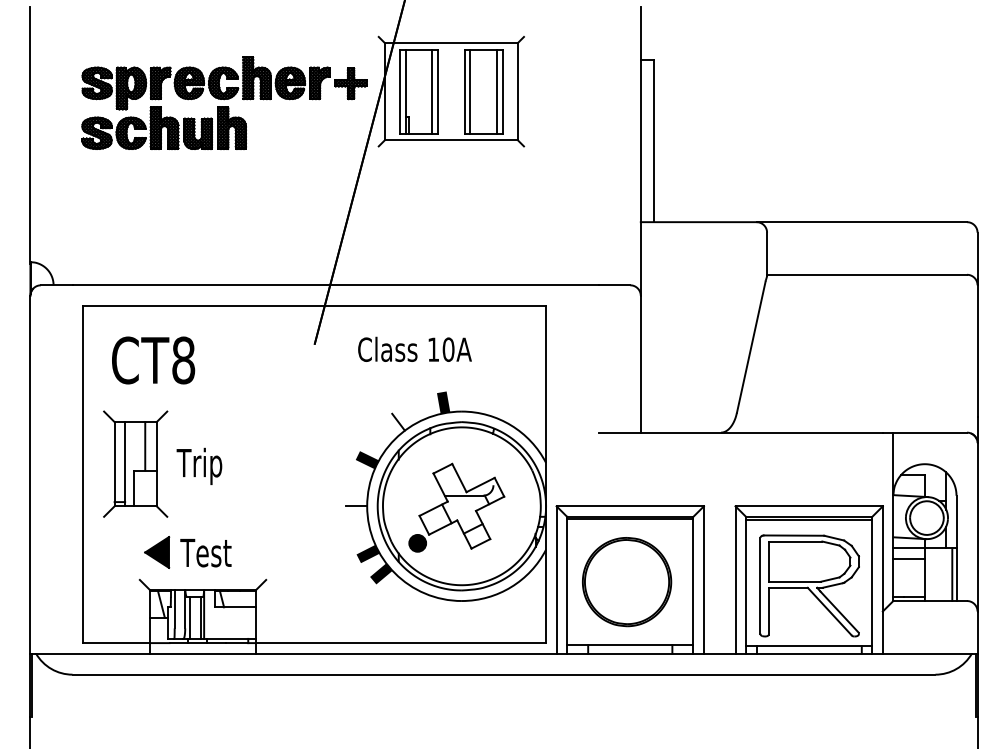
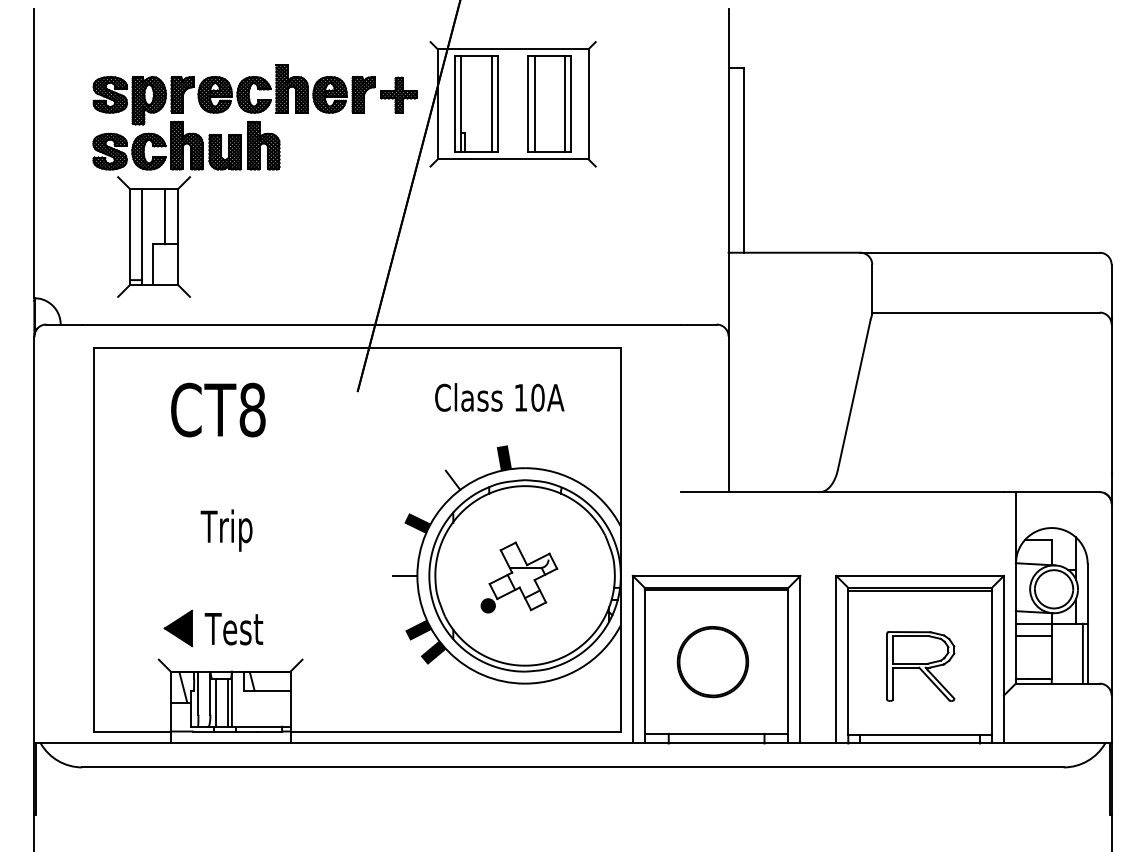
text: (414, 349) -> (499, 397), moved
text: (153, 359) -> (218, 409), moved
part: (135, 463) -> (153, 236), moved
part: (456, 507) -> (519, 577), size x0.7
part: (626, 581) -> (712, 661), size x0.7
part: (809, 585) -> (920, 666), size x0.6

